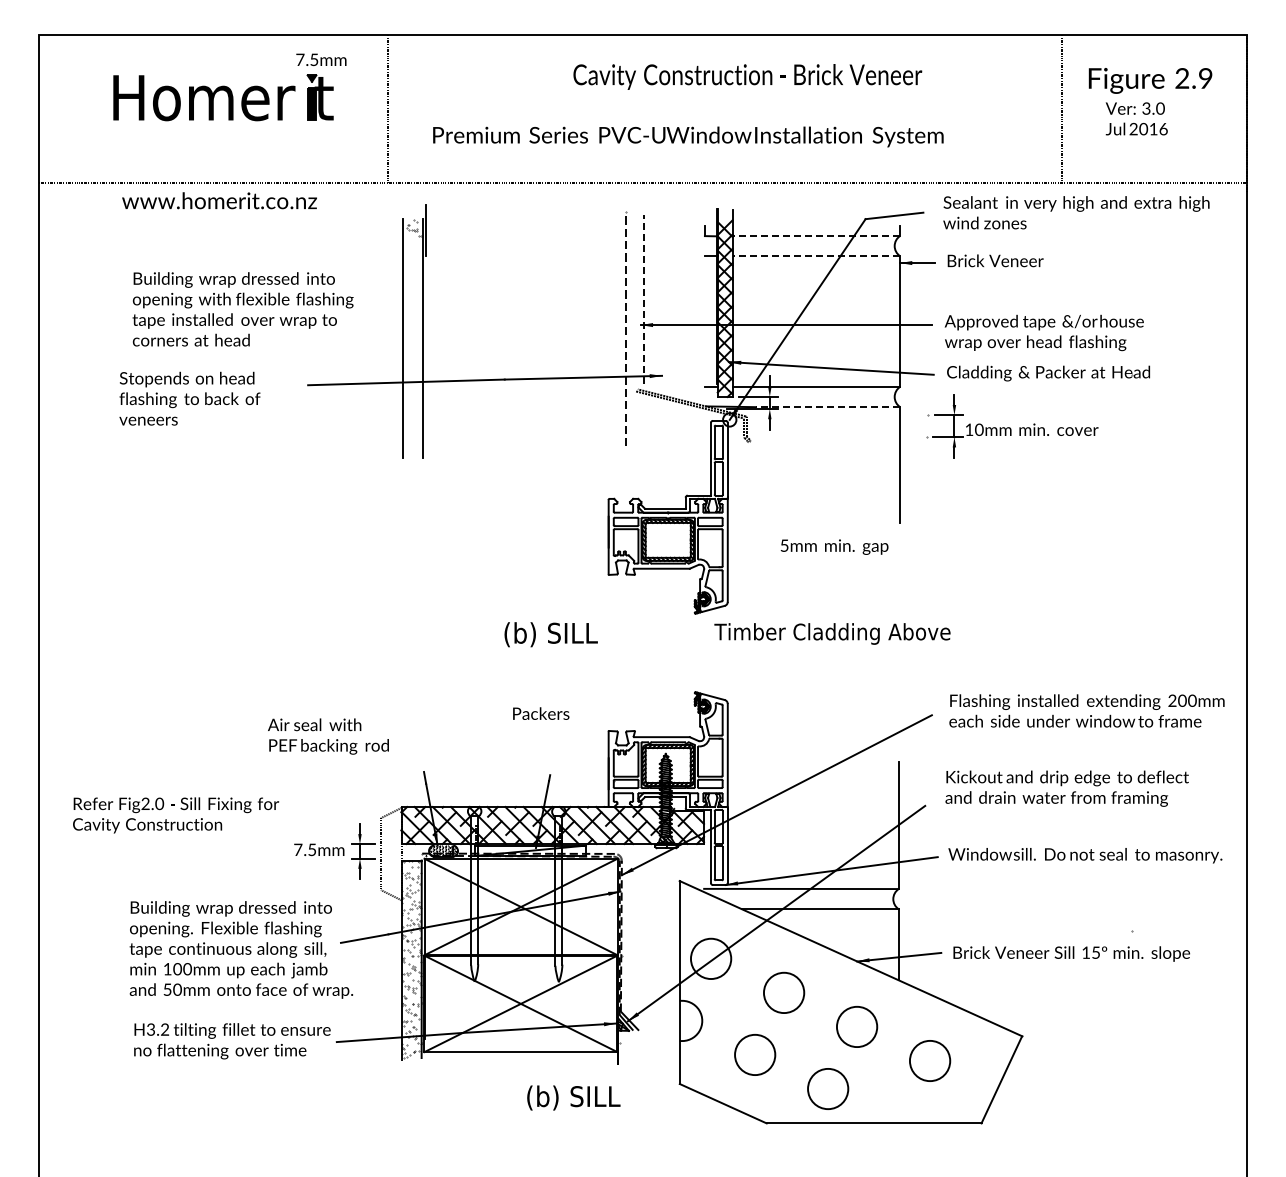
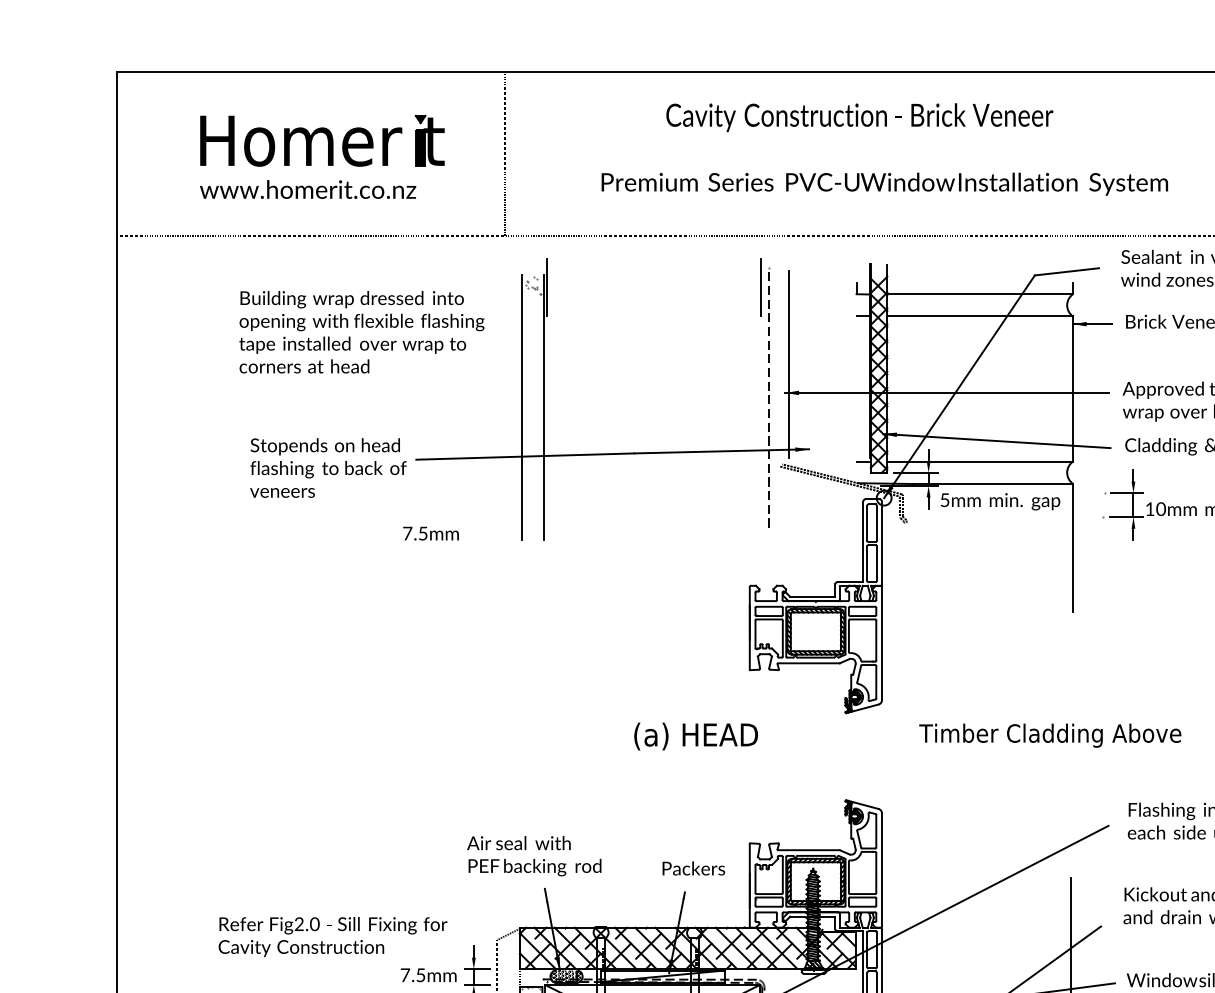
text: (321, 59) -> (431, 533), moved
text: (747, 76) -> (859, 117), moved
text: (688, 136) -> (884, 183), moved
text: (219, 200) -> (307, 189), moved
line: (618, 230) -> (760, 288), added
line: (816, 235) -> (980, 293), dashed -> solid
line: (816, 256) -> (980, 316), dashed -> solid
line: (643, 298) -> (788, 363), dashed -> solid
text: (242, 309) -> (361, 332), moved
text: (189, 398) -> (327, 467), moved
line: (827, 407) -> (992, 484), dashed -> solid
text: (834, 546) -> (1000, 501), moved
text: (832, 633) -> (1050, 735), moved
text: (564, 634) -> (700, 736), (b) SILL -> (a) HEAD
text: (541, 713) -> (694, 868), moved
text: (328, 736) -> (534, 856), moved
text: (176, 815) -> (333, 937), moved

